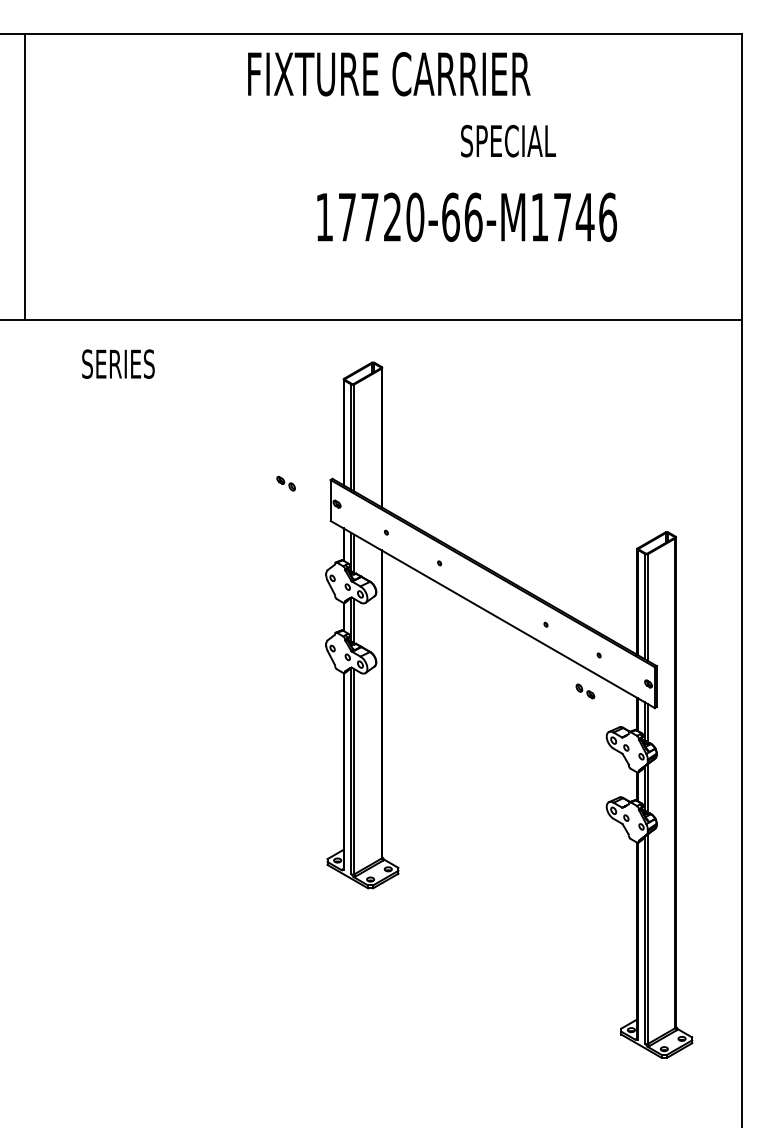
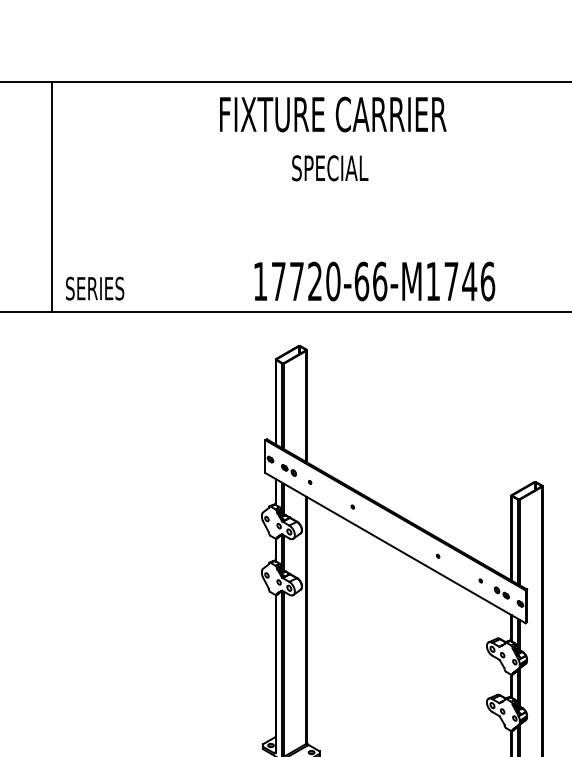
text: (389, 74) -> (333, 114), moved
text: (508, 140) -> (330, 167), moved
line: (25, 176) -> (52, 196), moved
text: (467, 216) -> (375, 280), moved
text: (118, 363) -> (95, 288), moved
part: (285, 483) -> (288, 470), moved
part: (585, 691) -> (501, 593), moved

